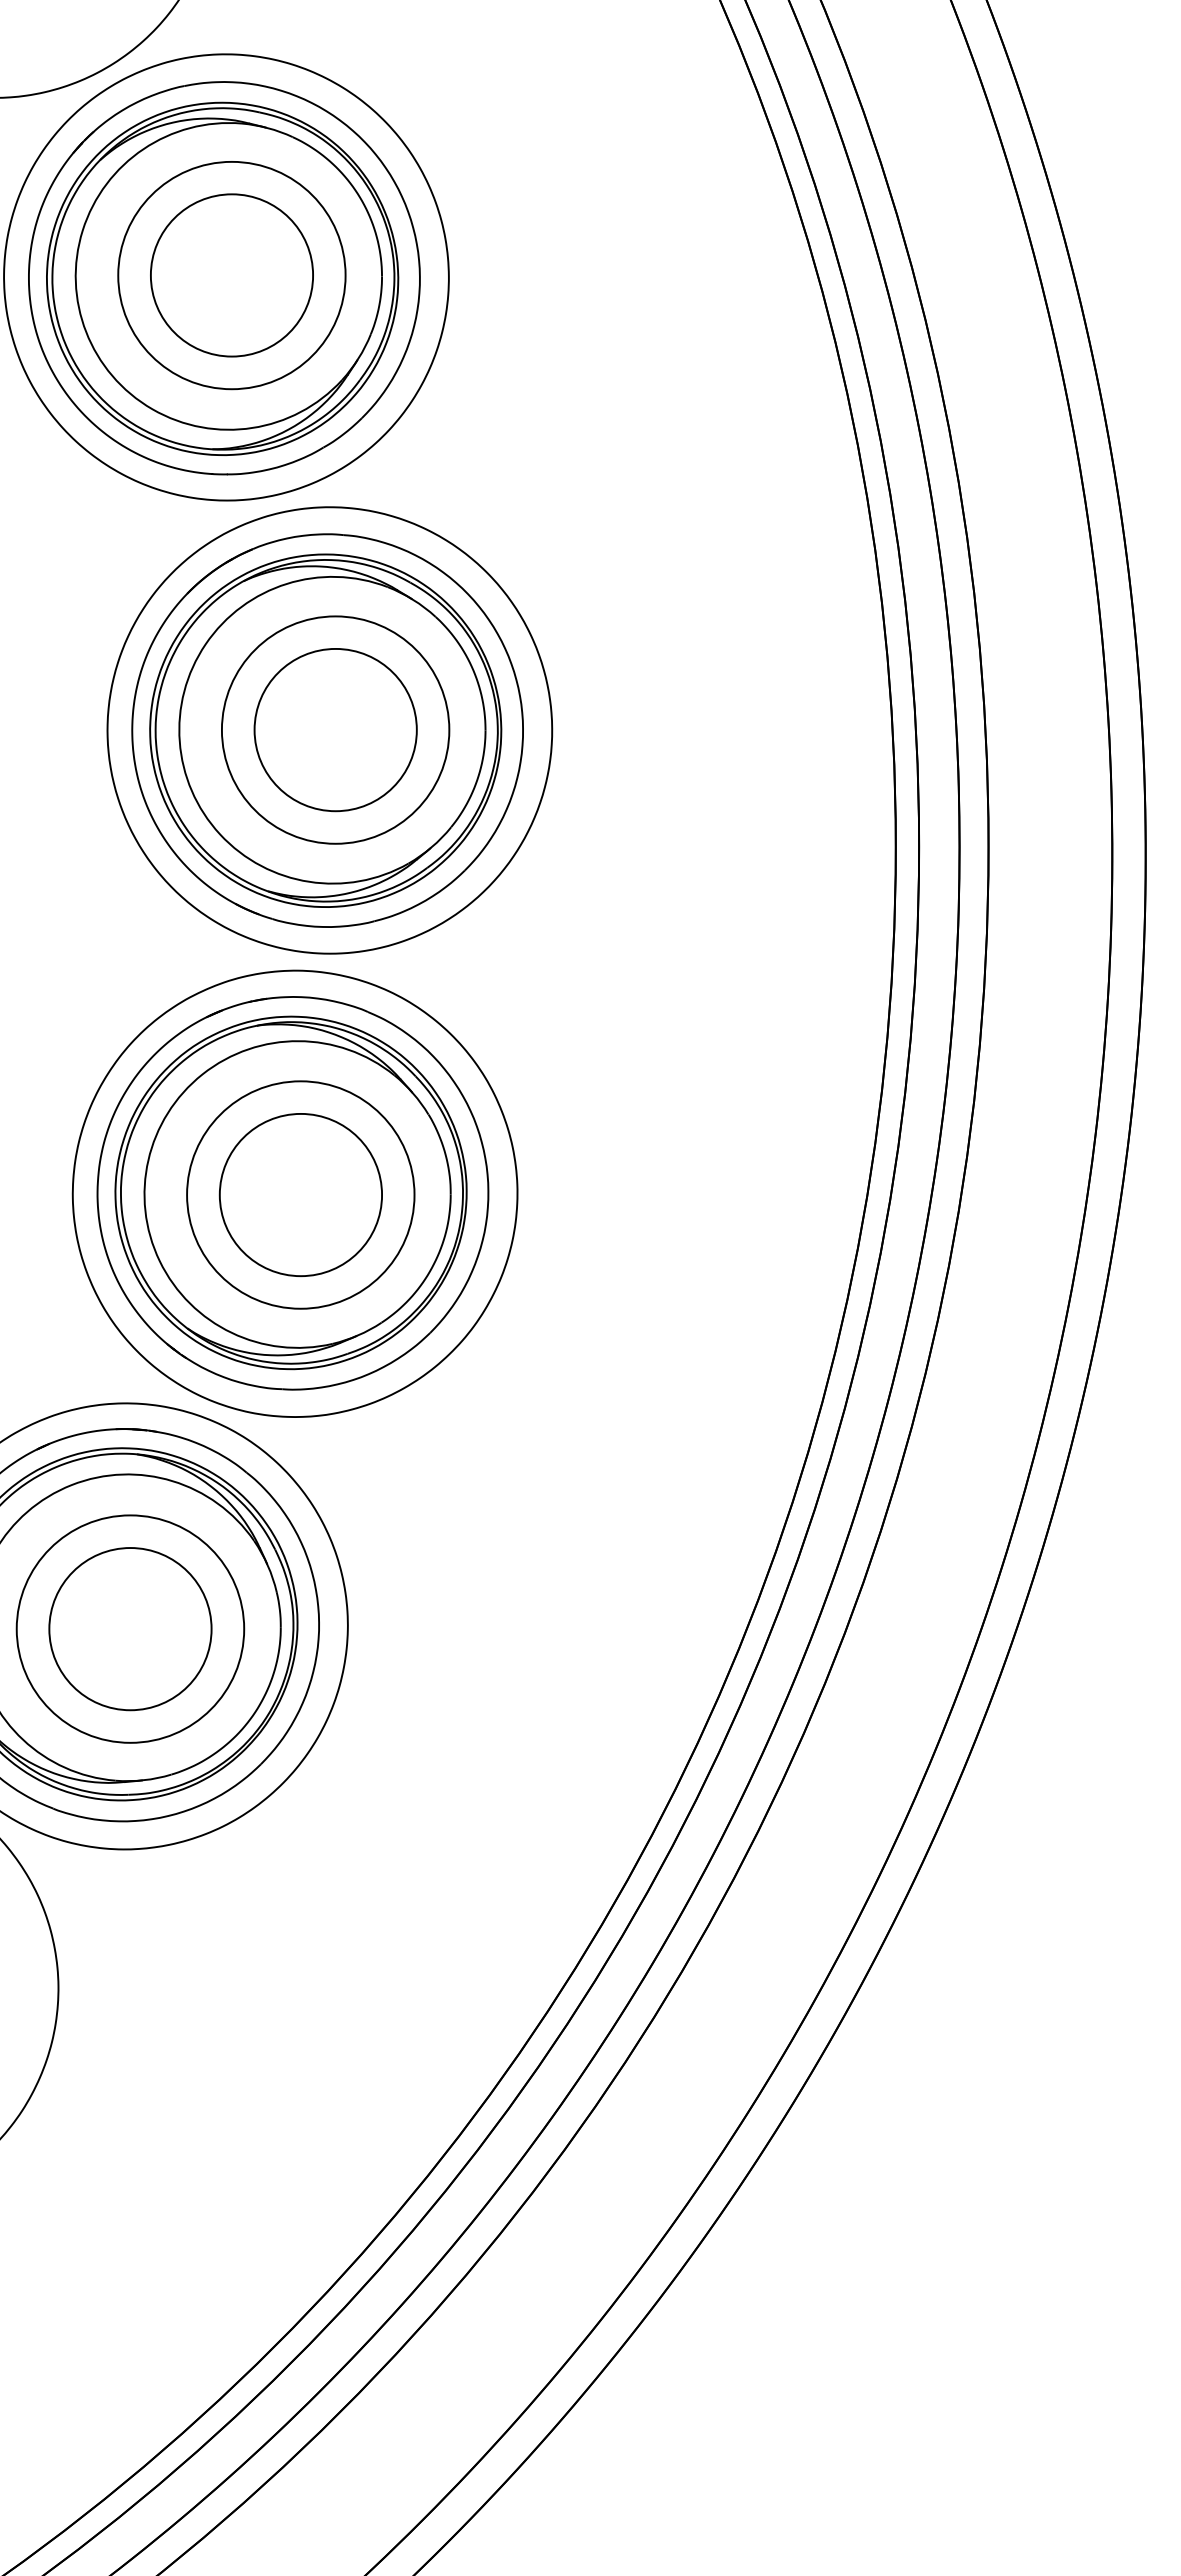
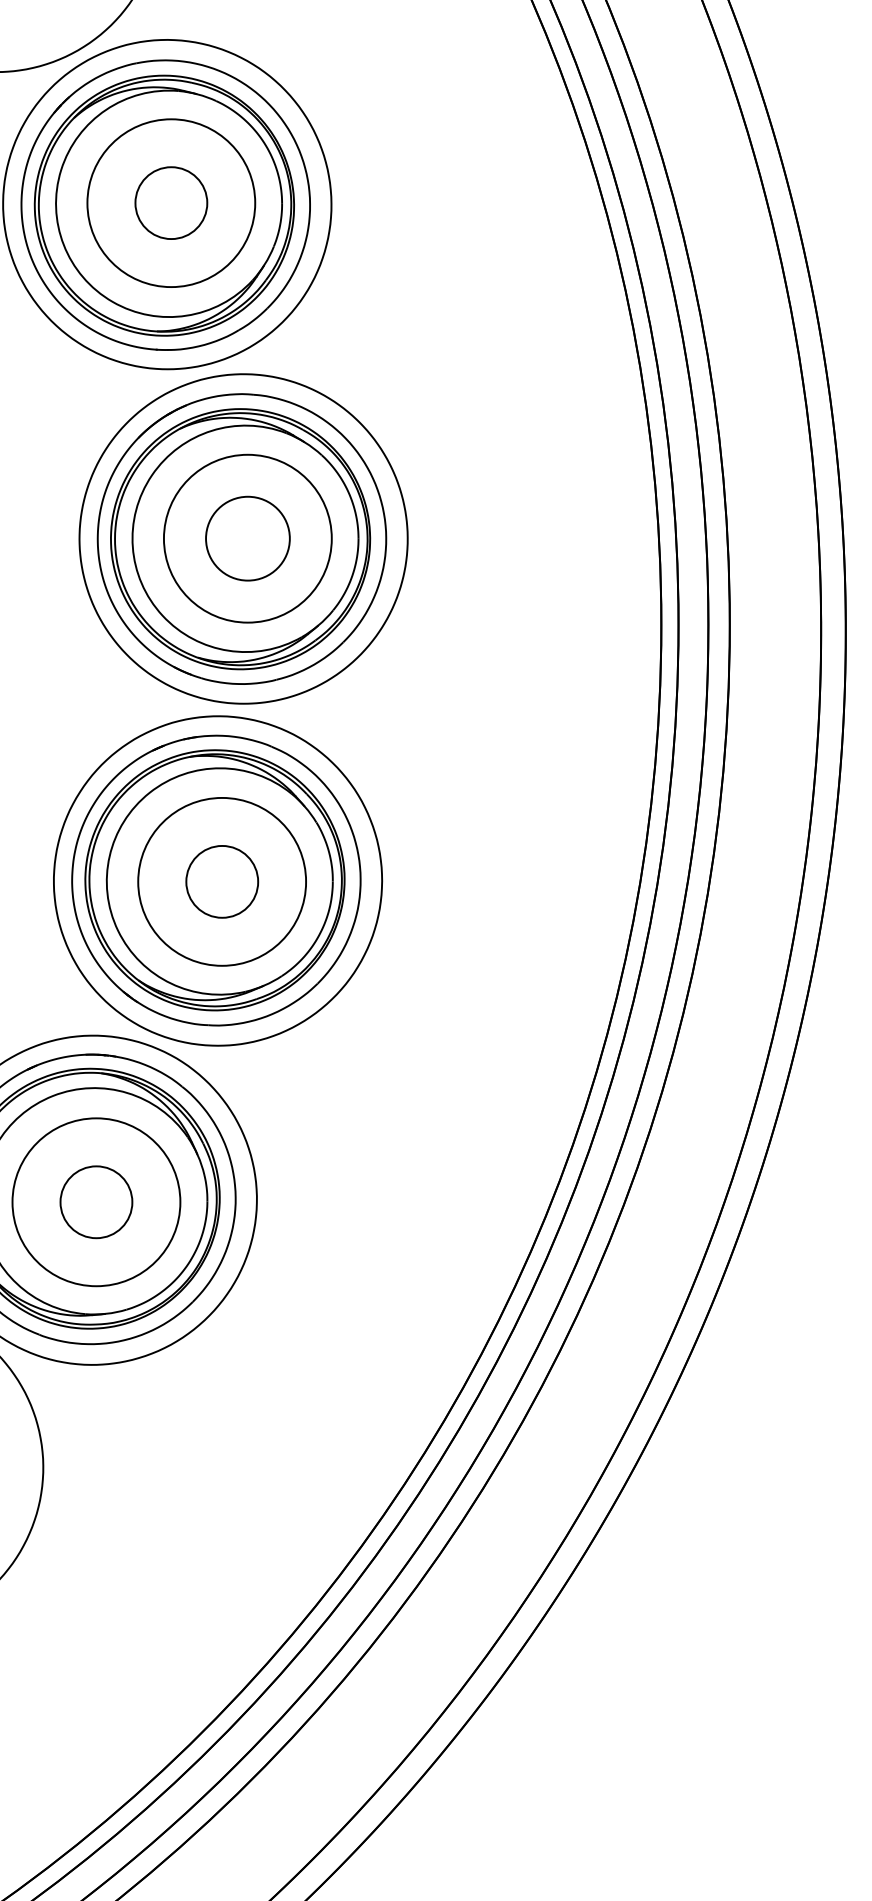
circle: (231, 275) -> (171, 203), size x0.6
circle: (335, 729) -> (247, 538), size x0.7
circle: (300, 1194) -> (221, 881), size x0.6
circle: (130, 1629) -> (96, 1202), size x0.6

